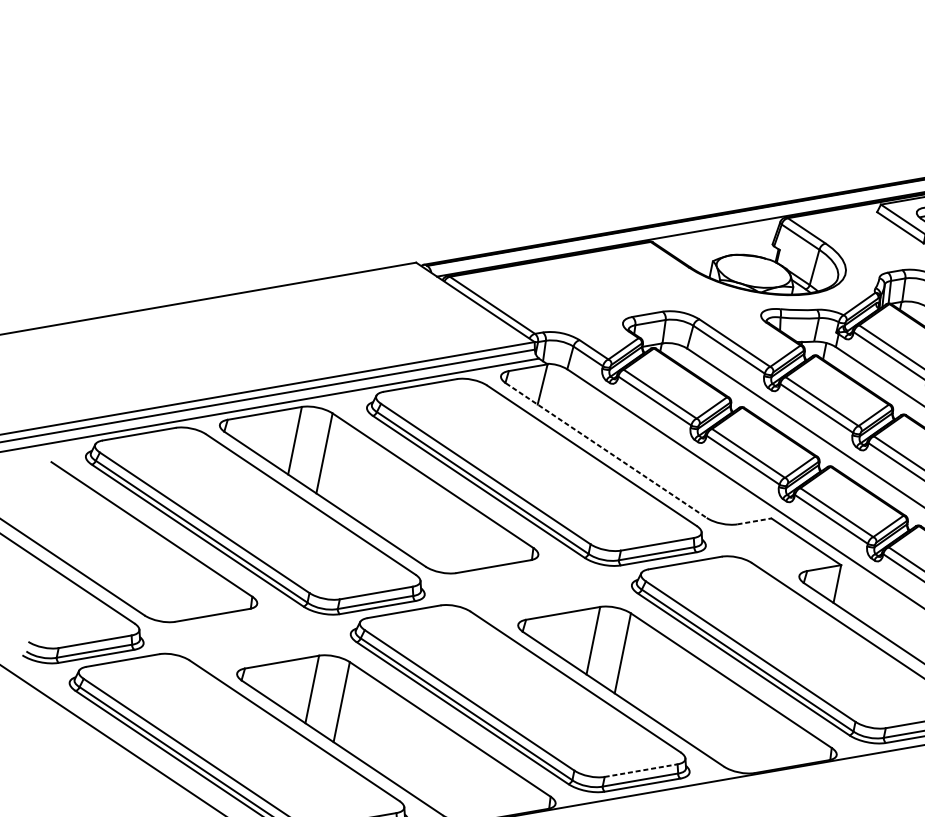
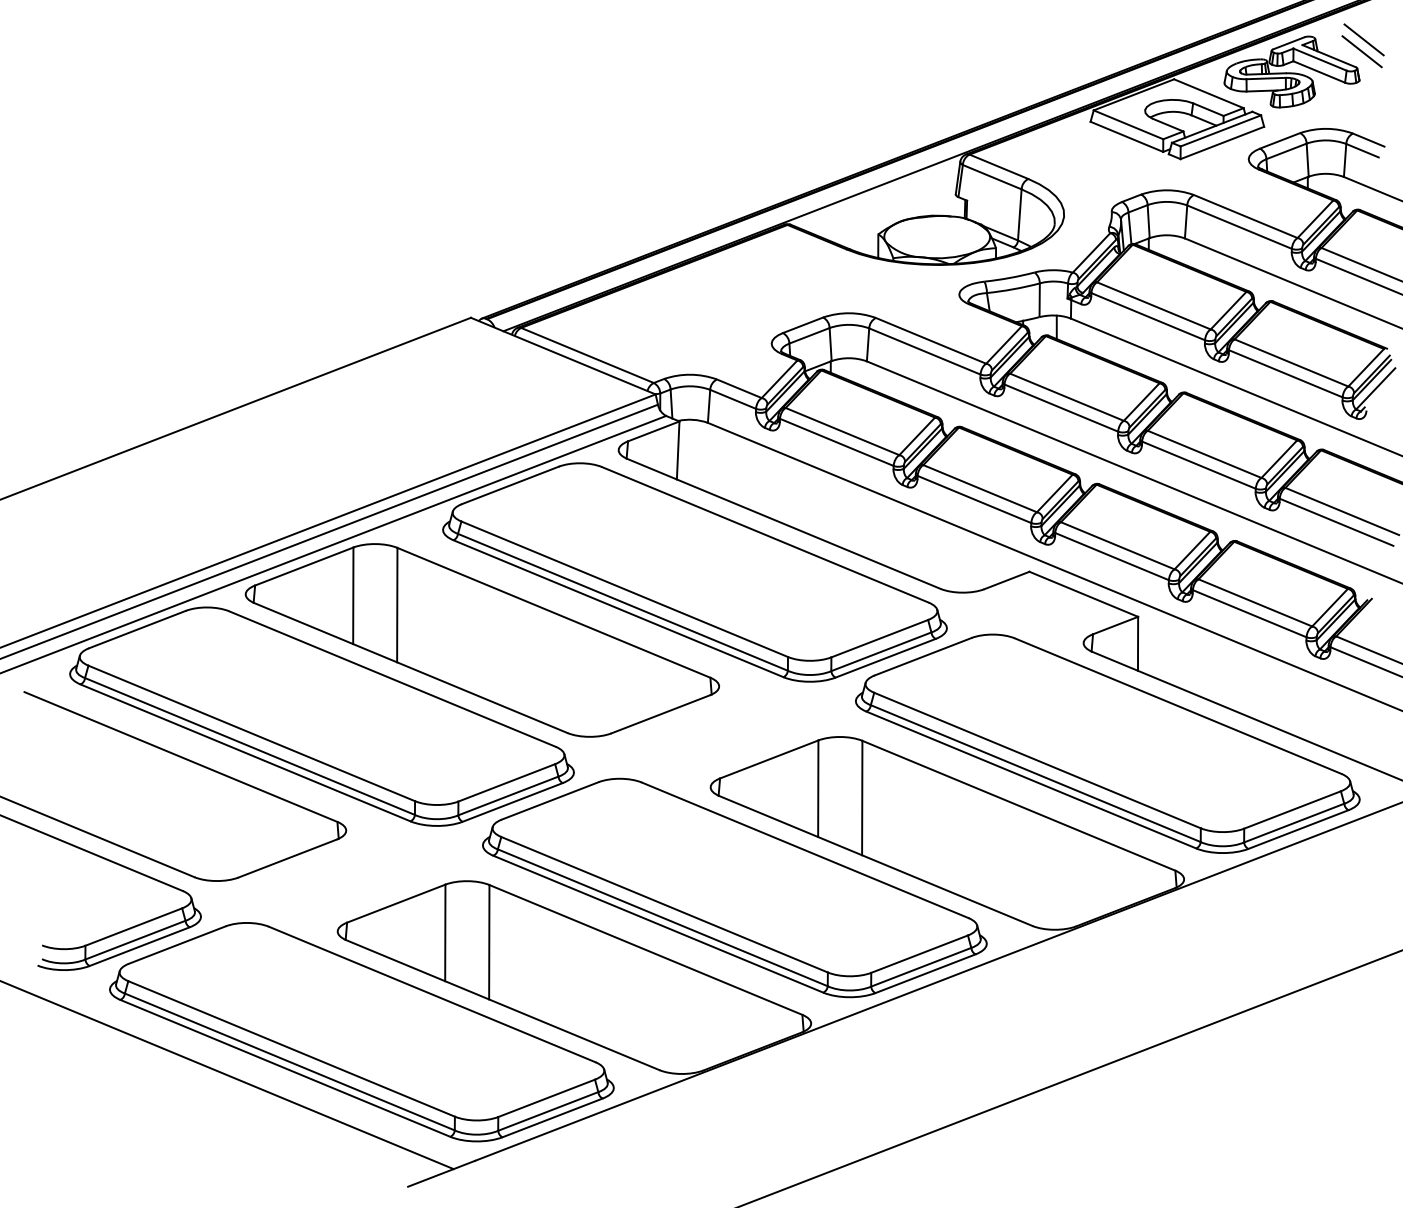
line: (606, 451) -> (784, 524), dashed -> solid
line: (754, 521) -> (1007, 580), dashed -> solid
line: (641, 770) -> (919, 954), dashed -> solid

